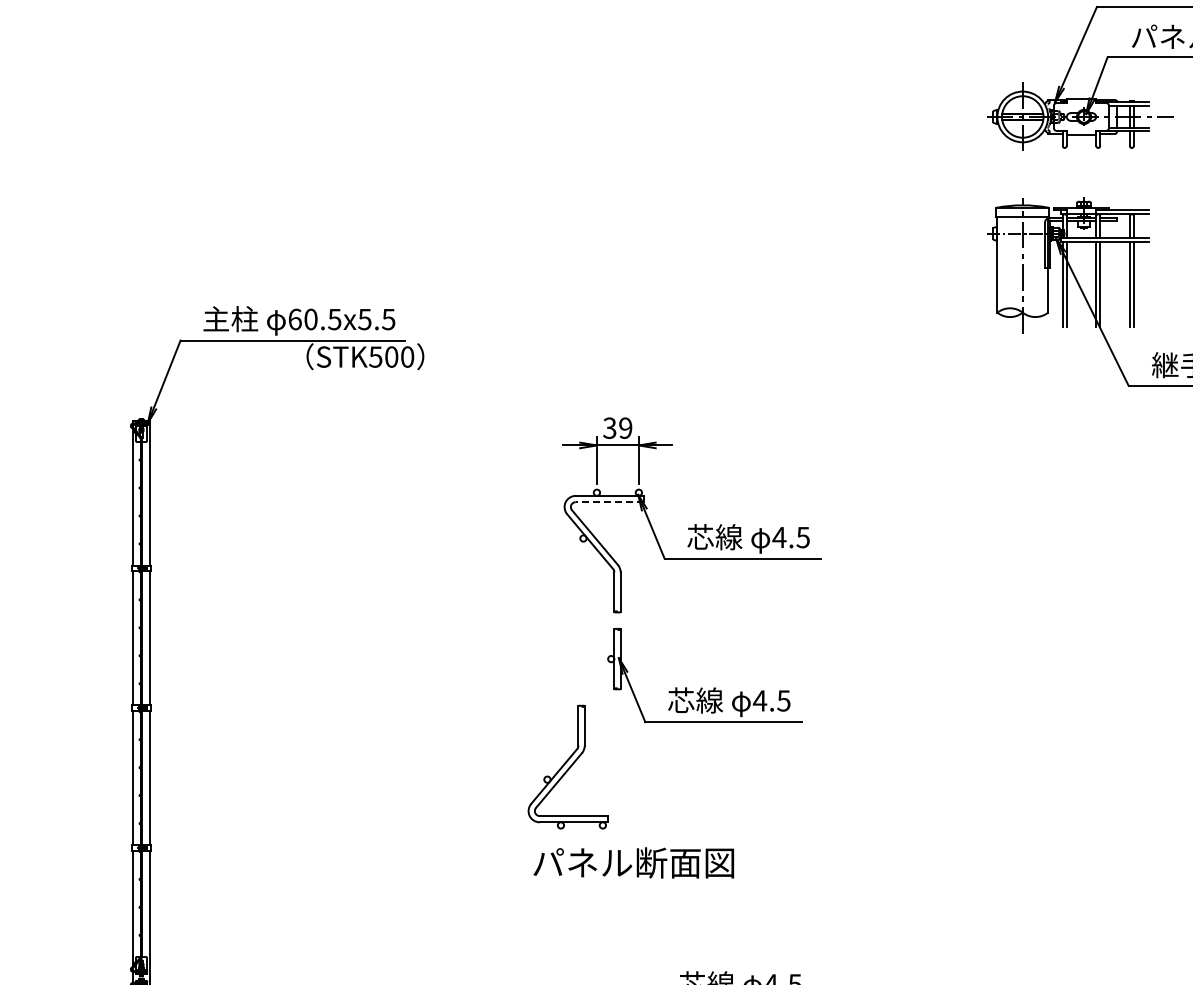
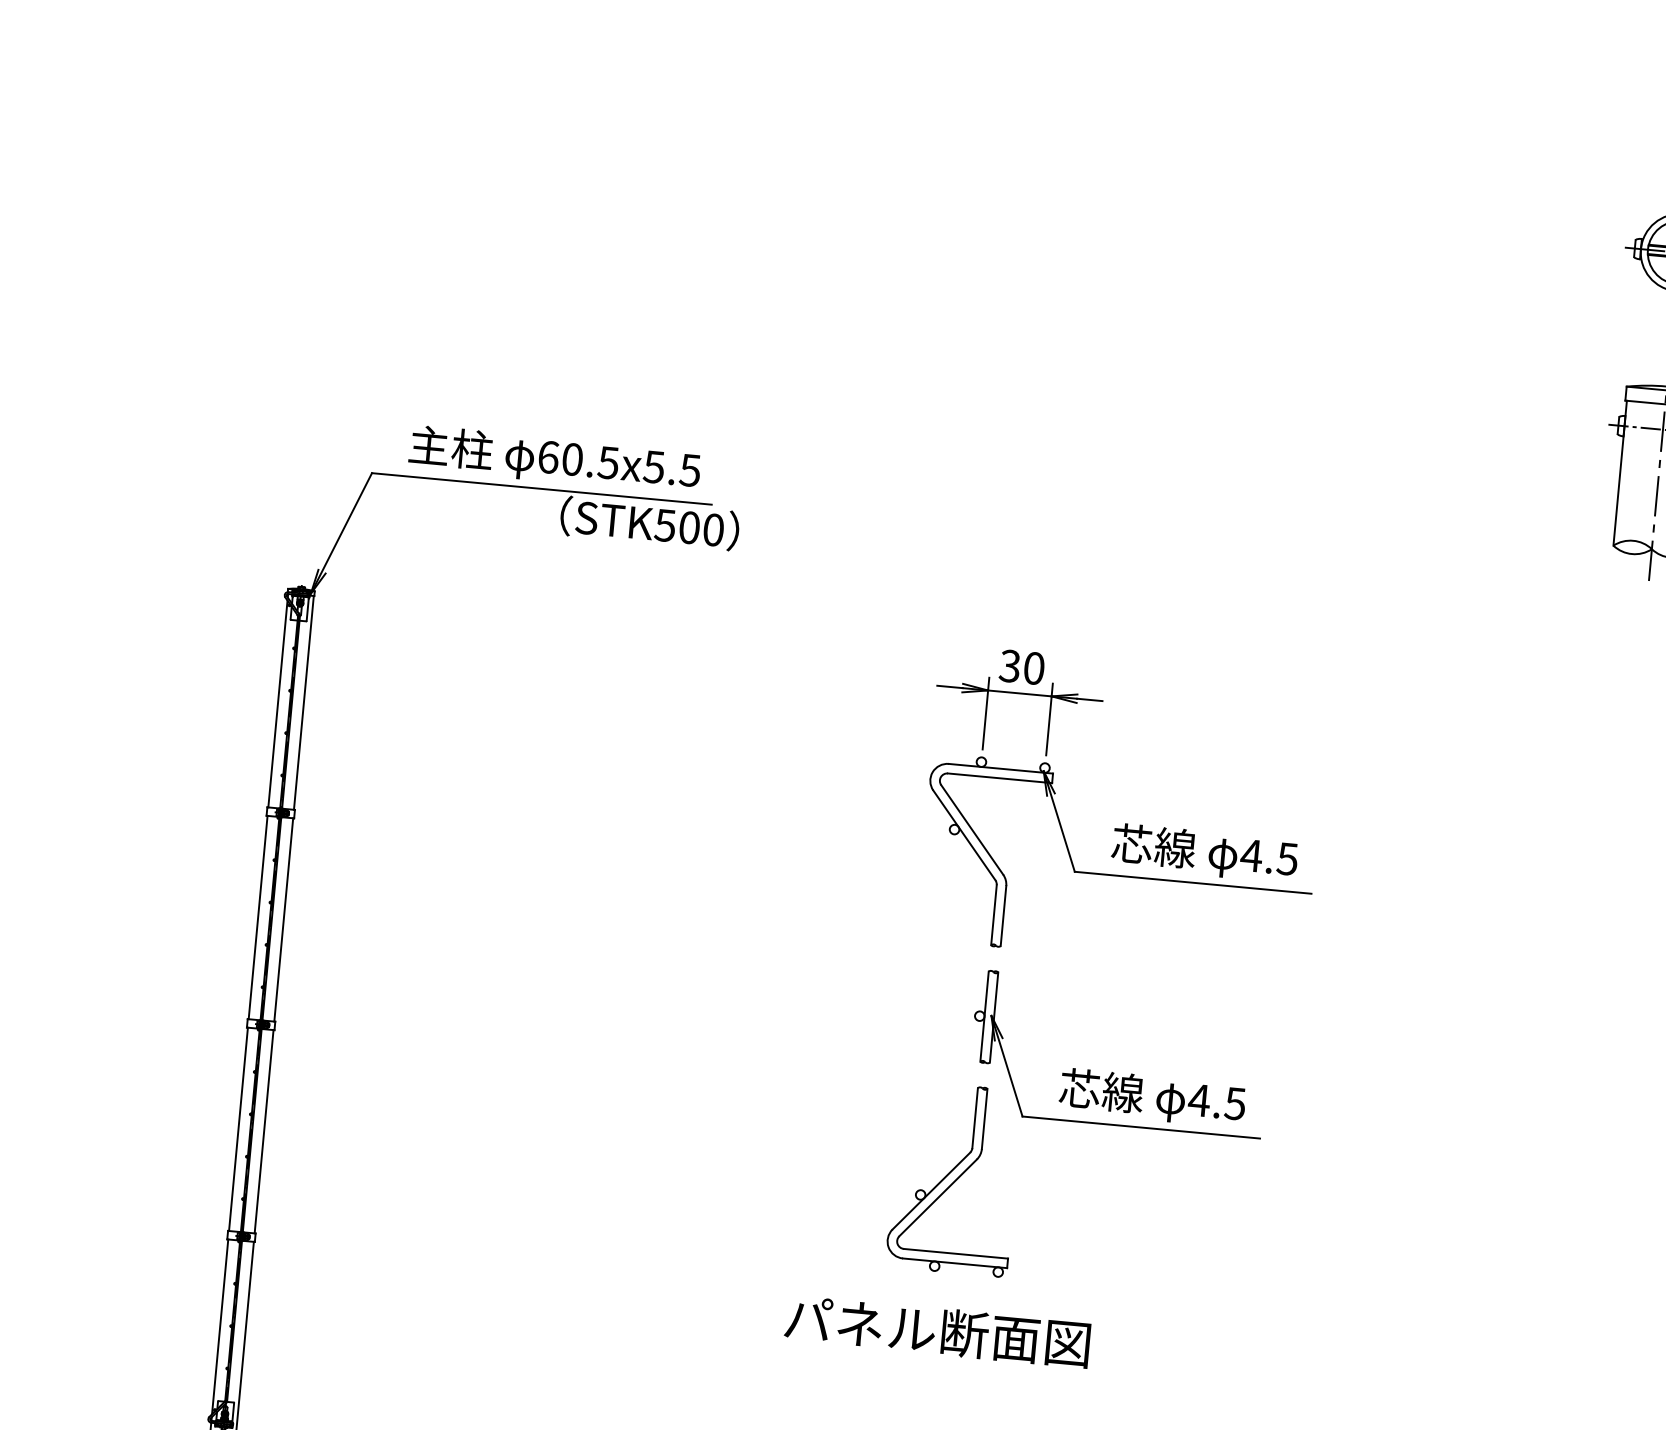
text: (625, 427) -> (1033, 667), 39 -> 30
line: (609, 502) -> (999, 778), dashed -> solid
part: (567, 766) -> (952, 1177), moved
text: (633, 862) -> (937, 1330), moved

